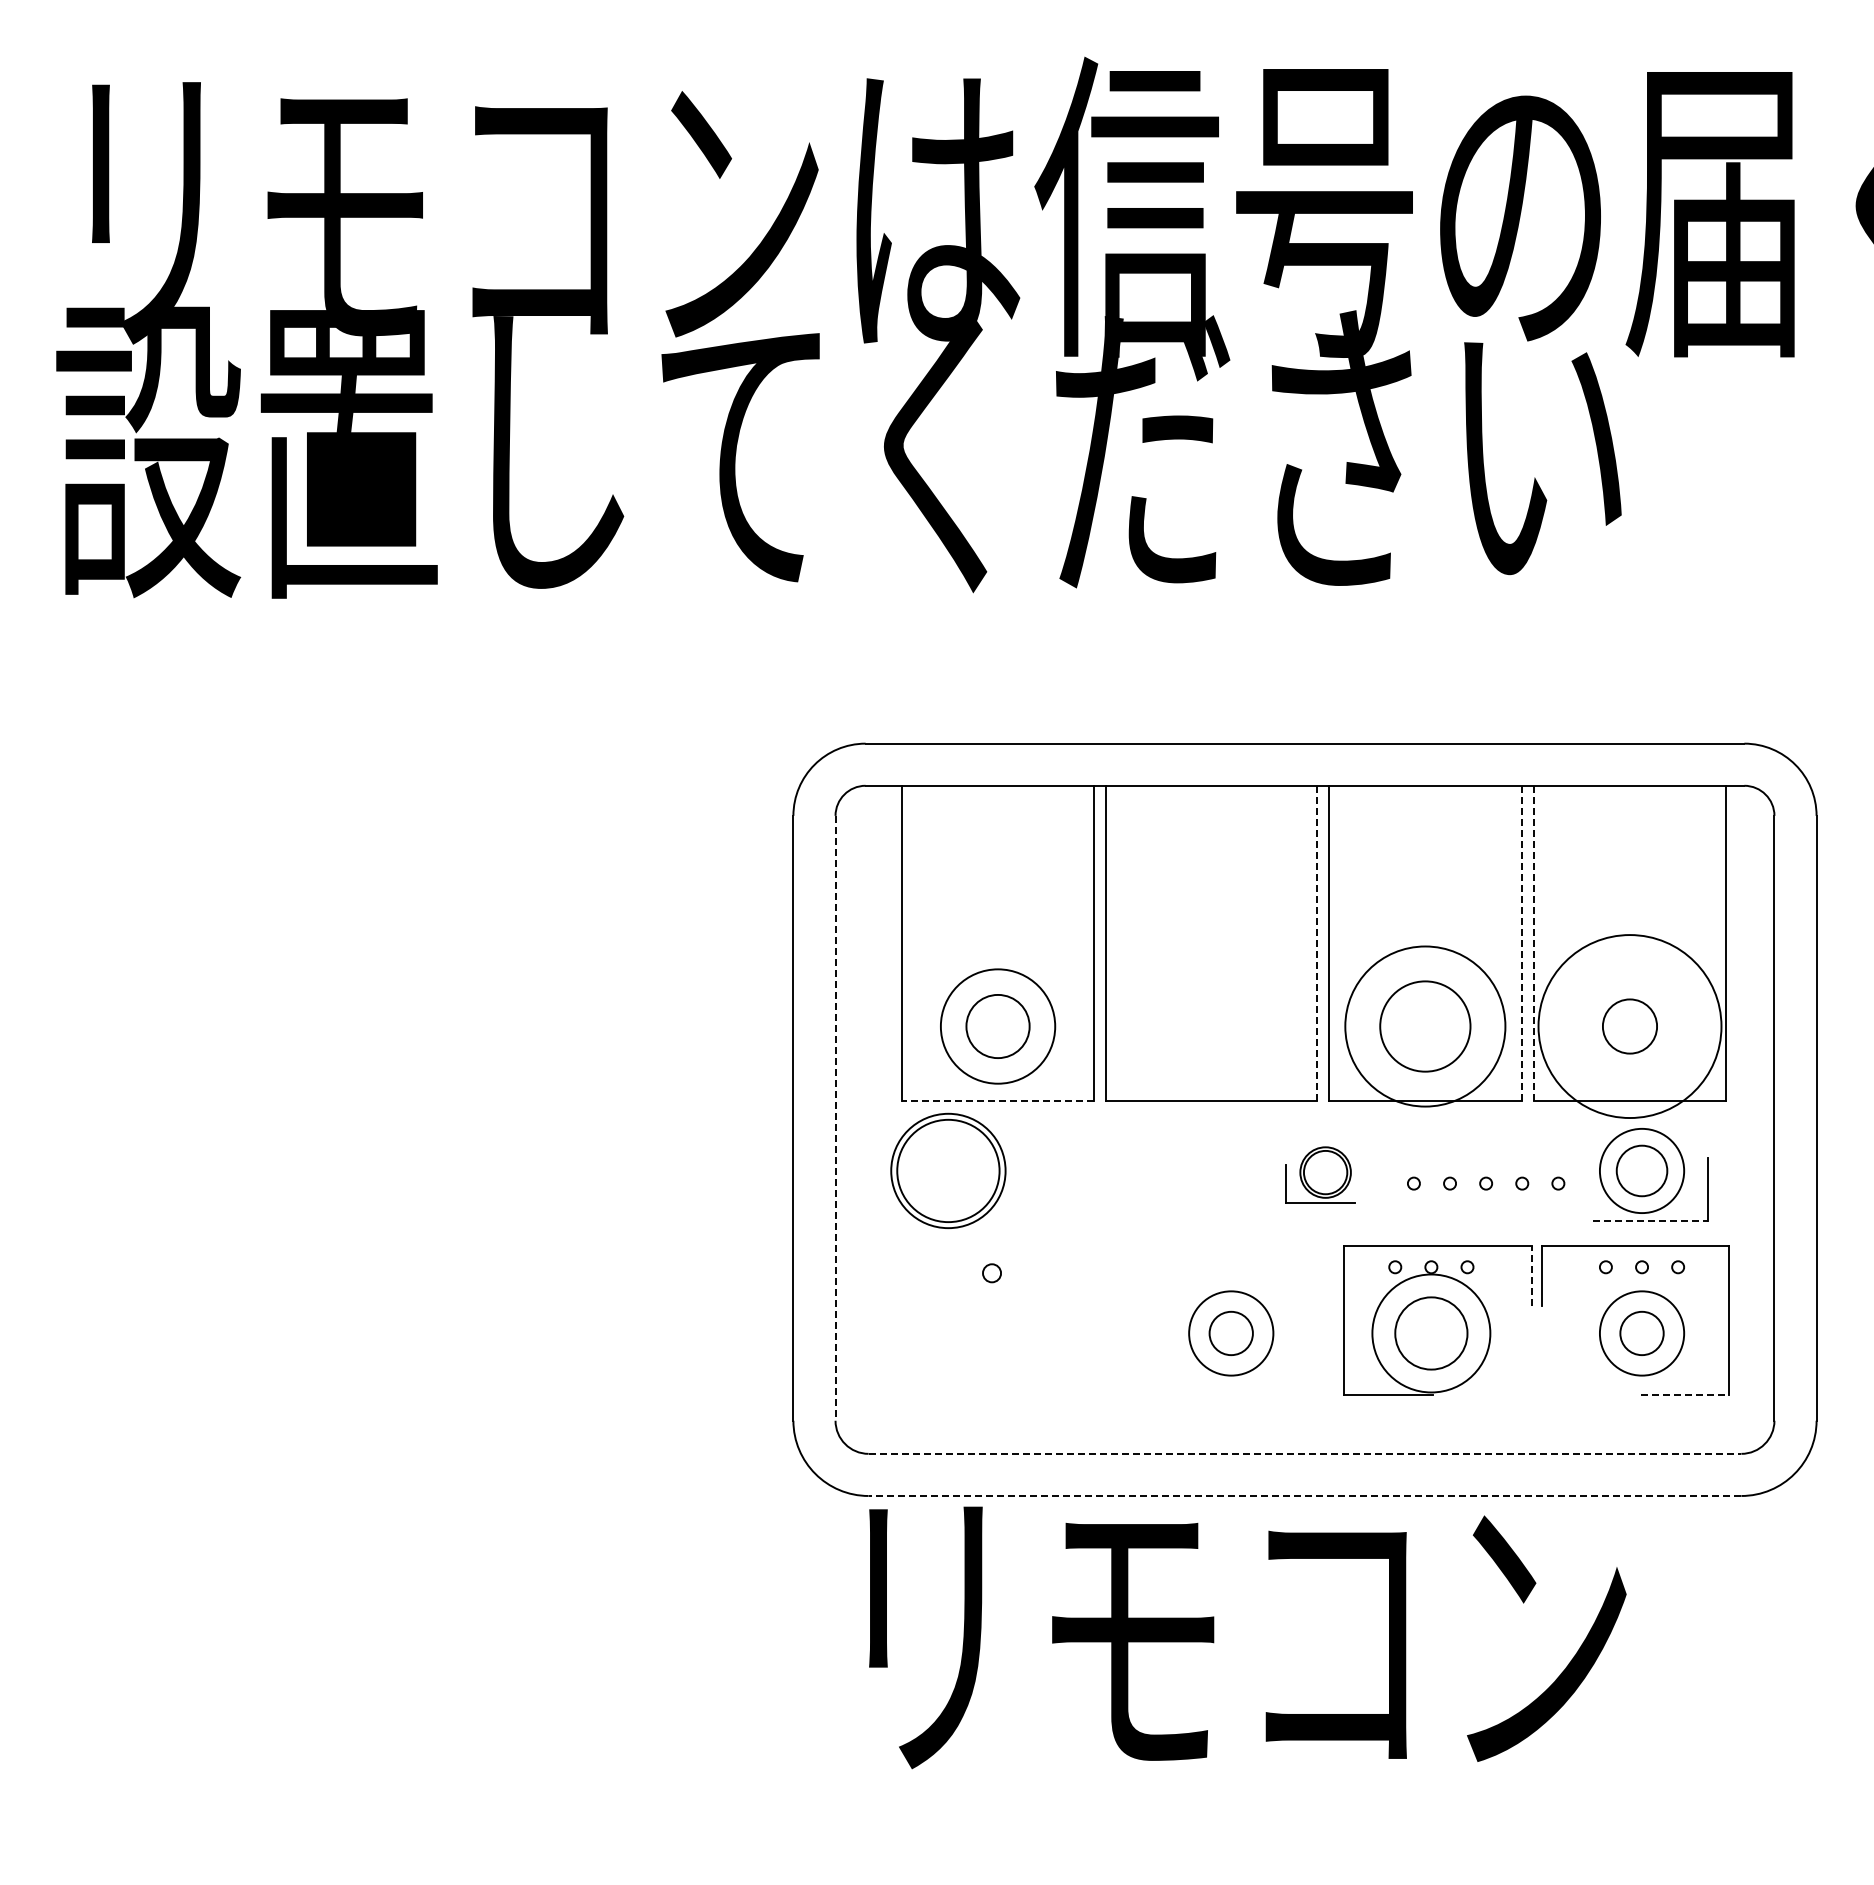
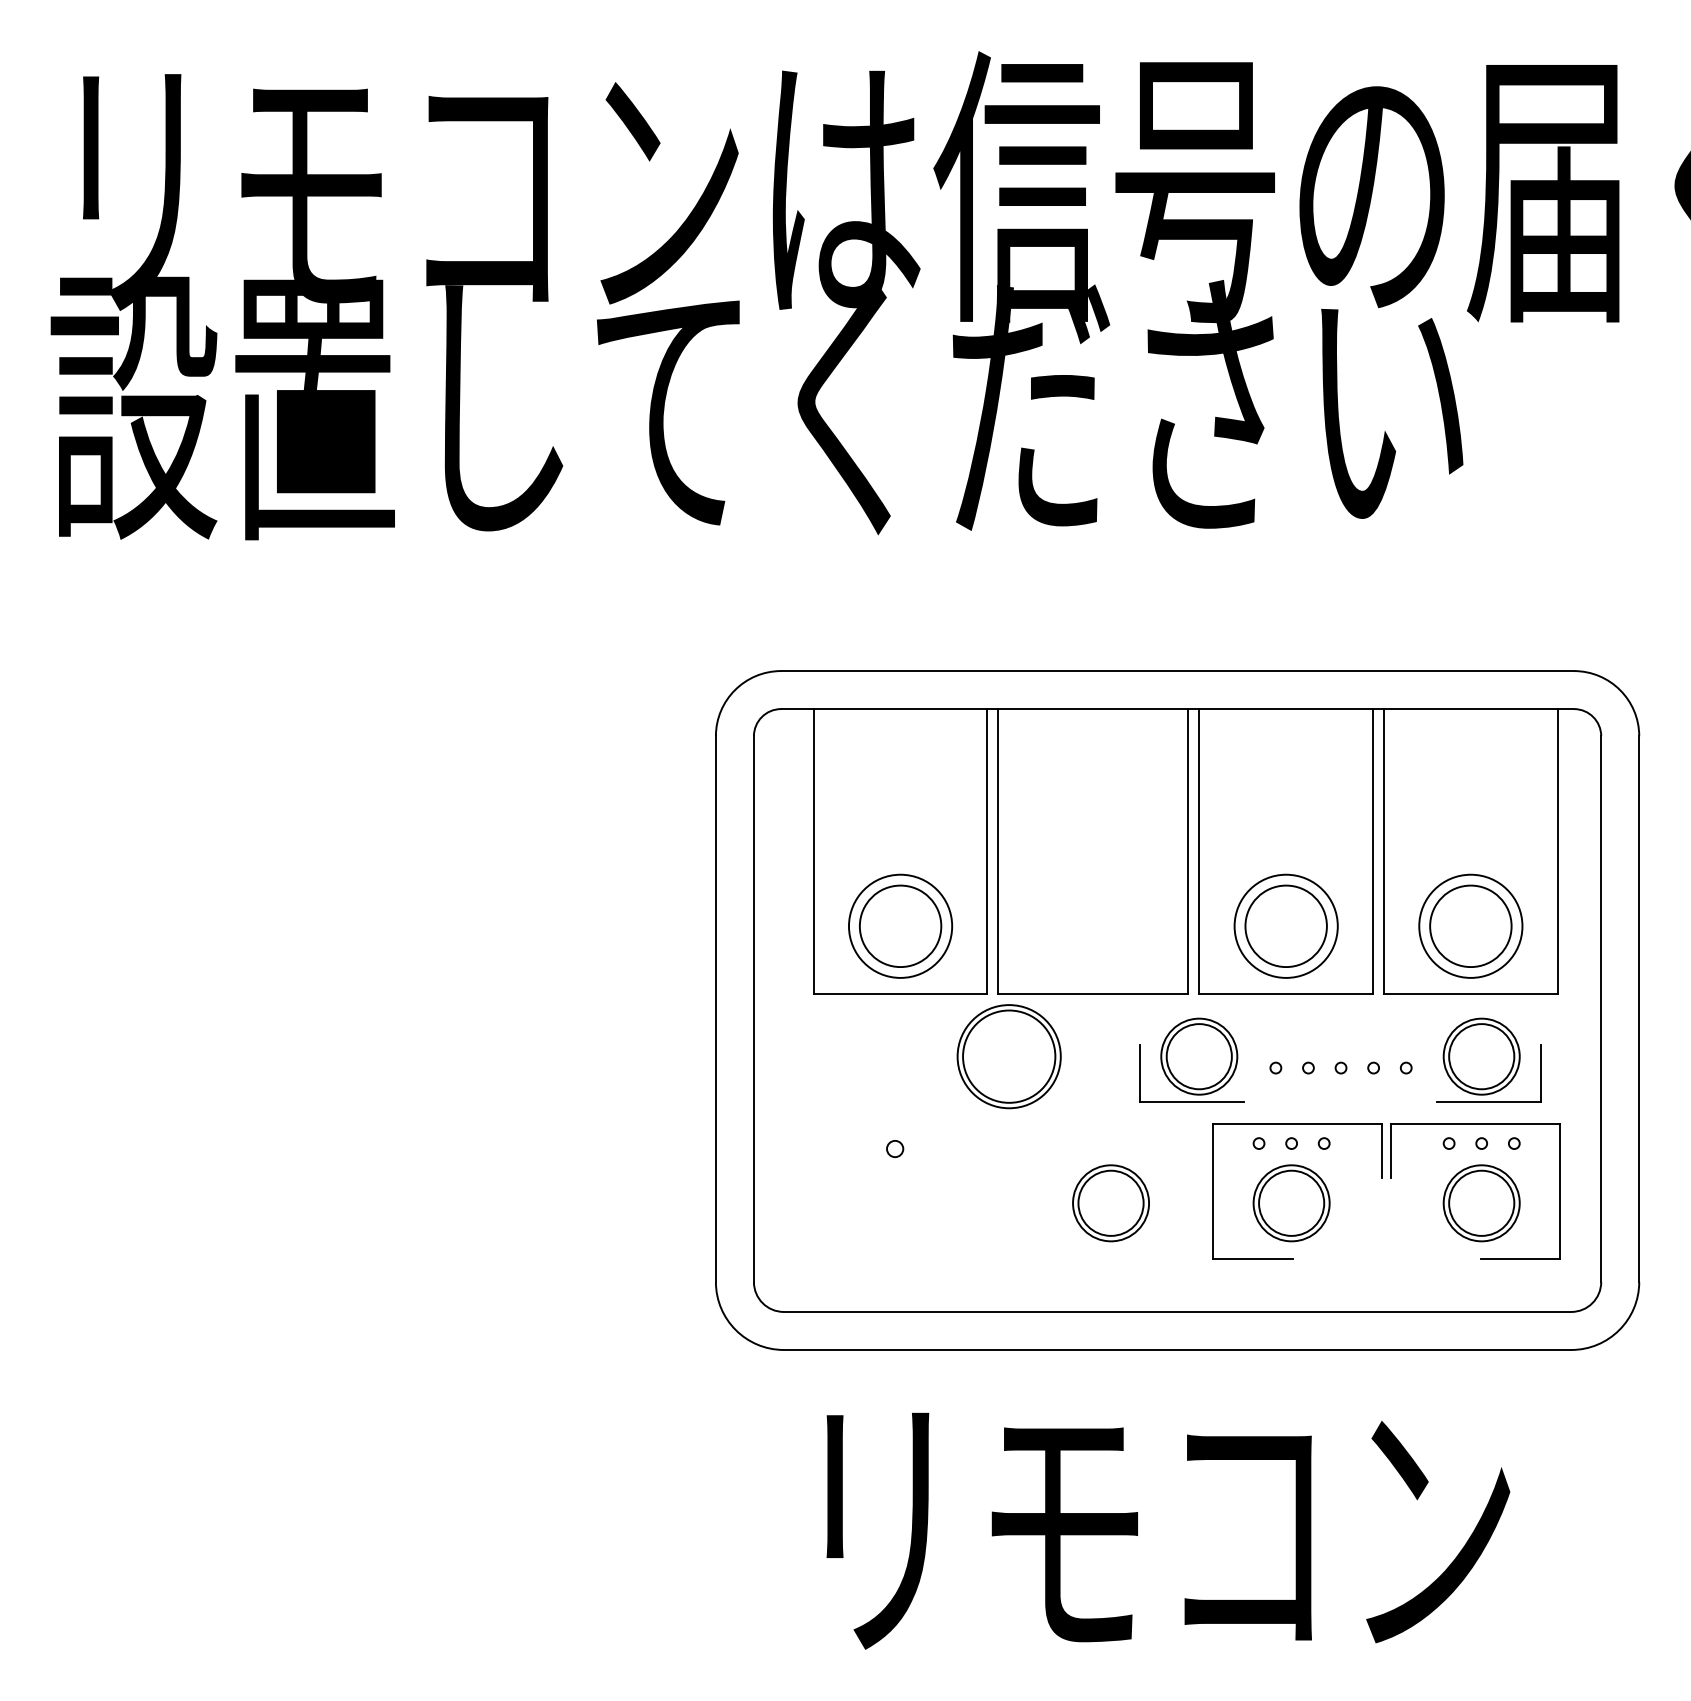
line: (1317, 943) -> (1188, 851), dashed -> solid
line: (1521, 943) -> (1372, 851), dashed -> solid
line: (1533, 943) -> (1383, 851), dashed -> solid
circle: (997, 1026) -> (900, 926), size x1.43
circle: (1425, 1026) -> (1286, 926), size x0.71
circle: (1629, 1026) -> (1470, 926), size x0.62
circle: (1629, 1026) -> (1470, 926), size x1.67
line: (997, 1101) -> (900, 993), dashed -> solid
line: (835, 1118) -> (753, 1009), dashed -> solid
part: (948, 1170) -> (1009, 1056), moved
circle: (1641, 1170) -> (1481, 1056), size x1.43
part: (1320, 1174) -> (1191, 1059), size x1.67
line: (1650, 1220) -> (1489, 1101), dashed -> solid
line: (1531, 1275) -> (1381, 1150), dashed -> solid
circle: (1231, 1333) -> (1111, 1203), size x1.67
circle: (1431, 1333) -> (1291, 1203), size x0.71
circle: (1641, 1333) -> (1481, 1203), size x1.67
line: (1685, 1395) -> (1520, 1259), dashed -> solid
line: (1305, 1453) -> (1178, 1311), dashed -> solid
line: (1304, 1495) -> (1177, 1349), dashed -> solid
text: (1247, 1637) -> (1168, 1530), moved

